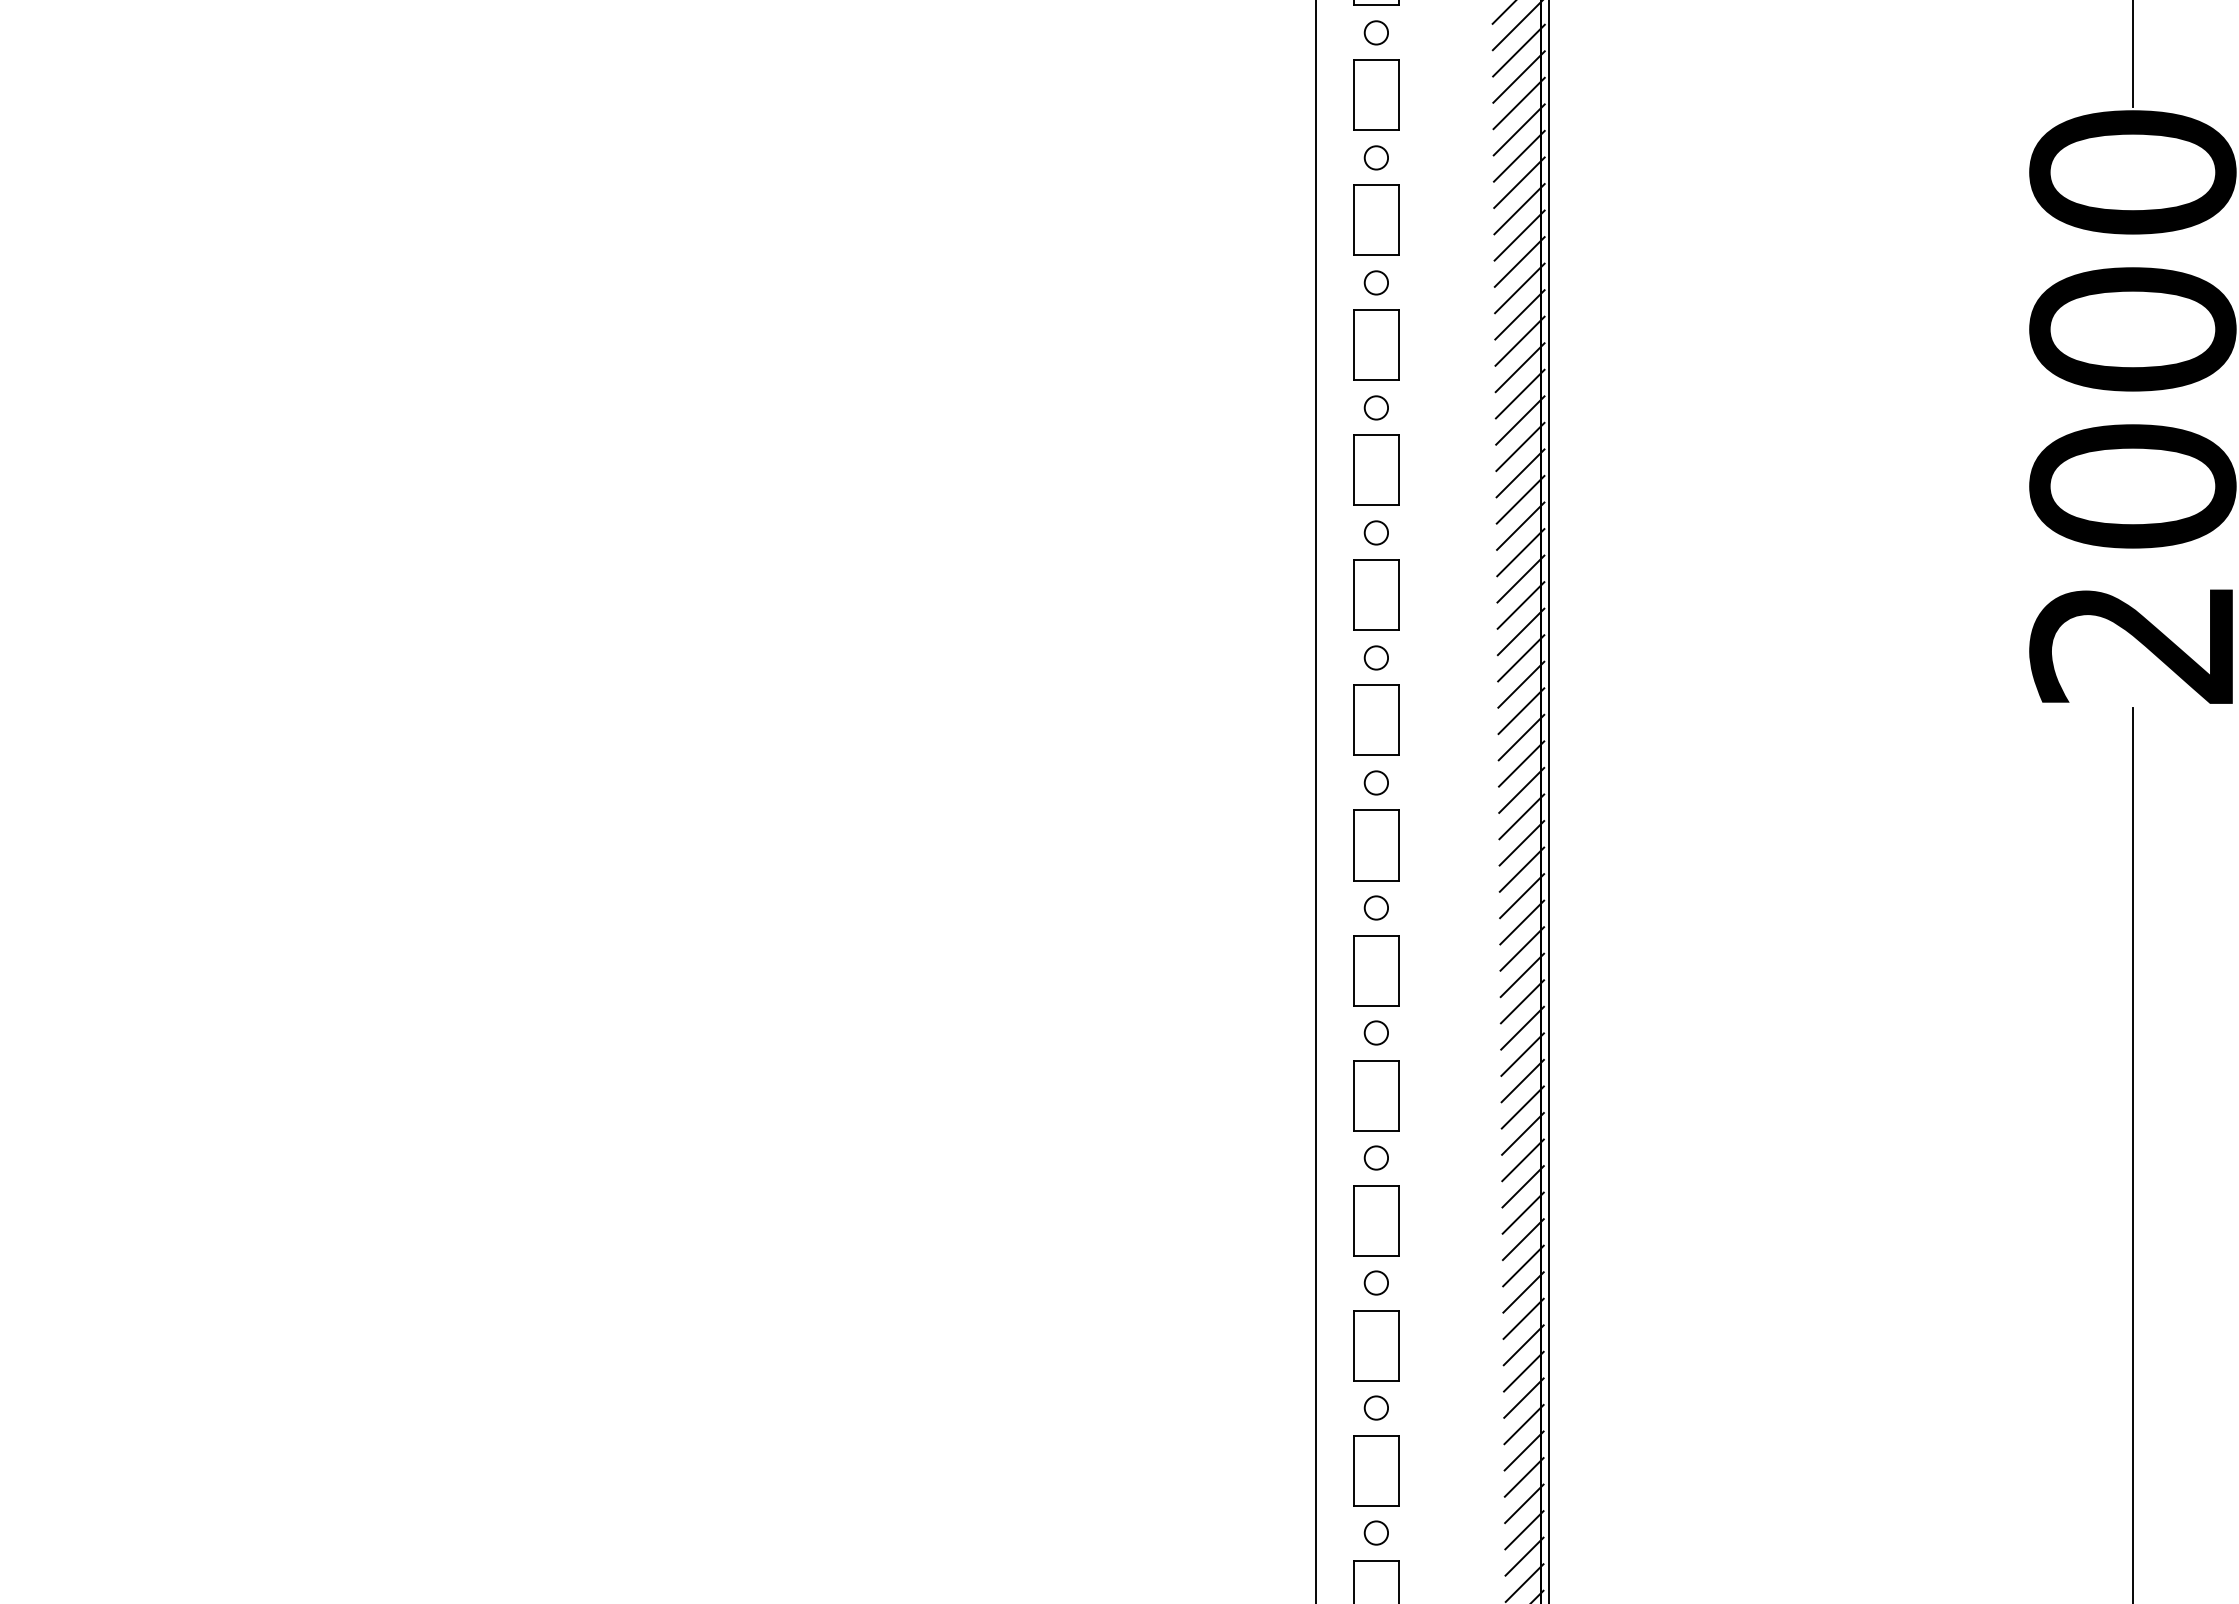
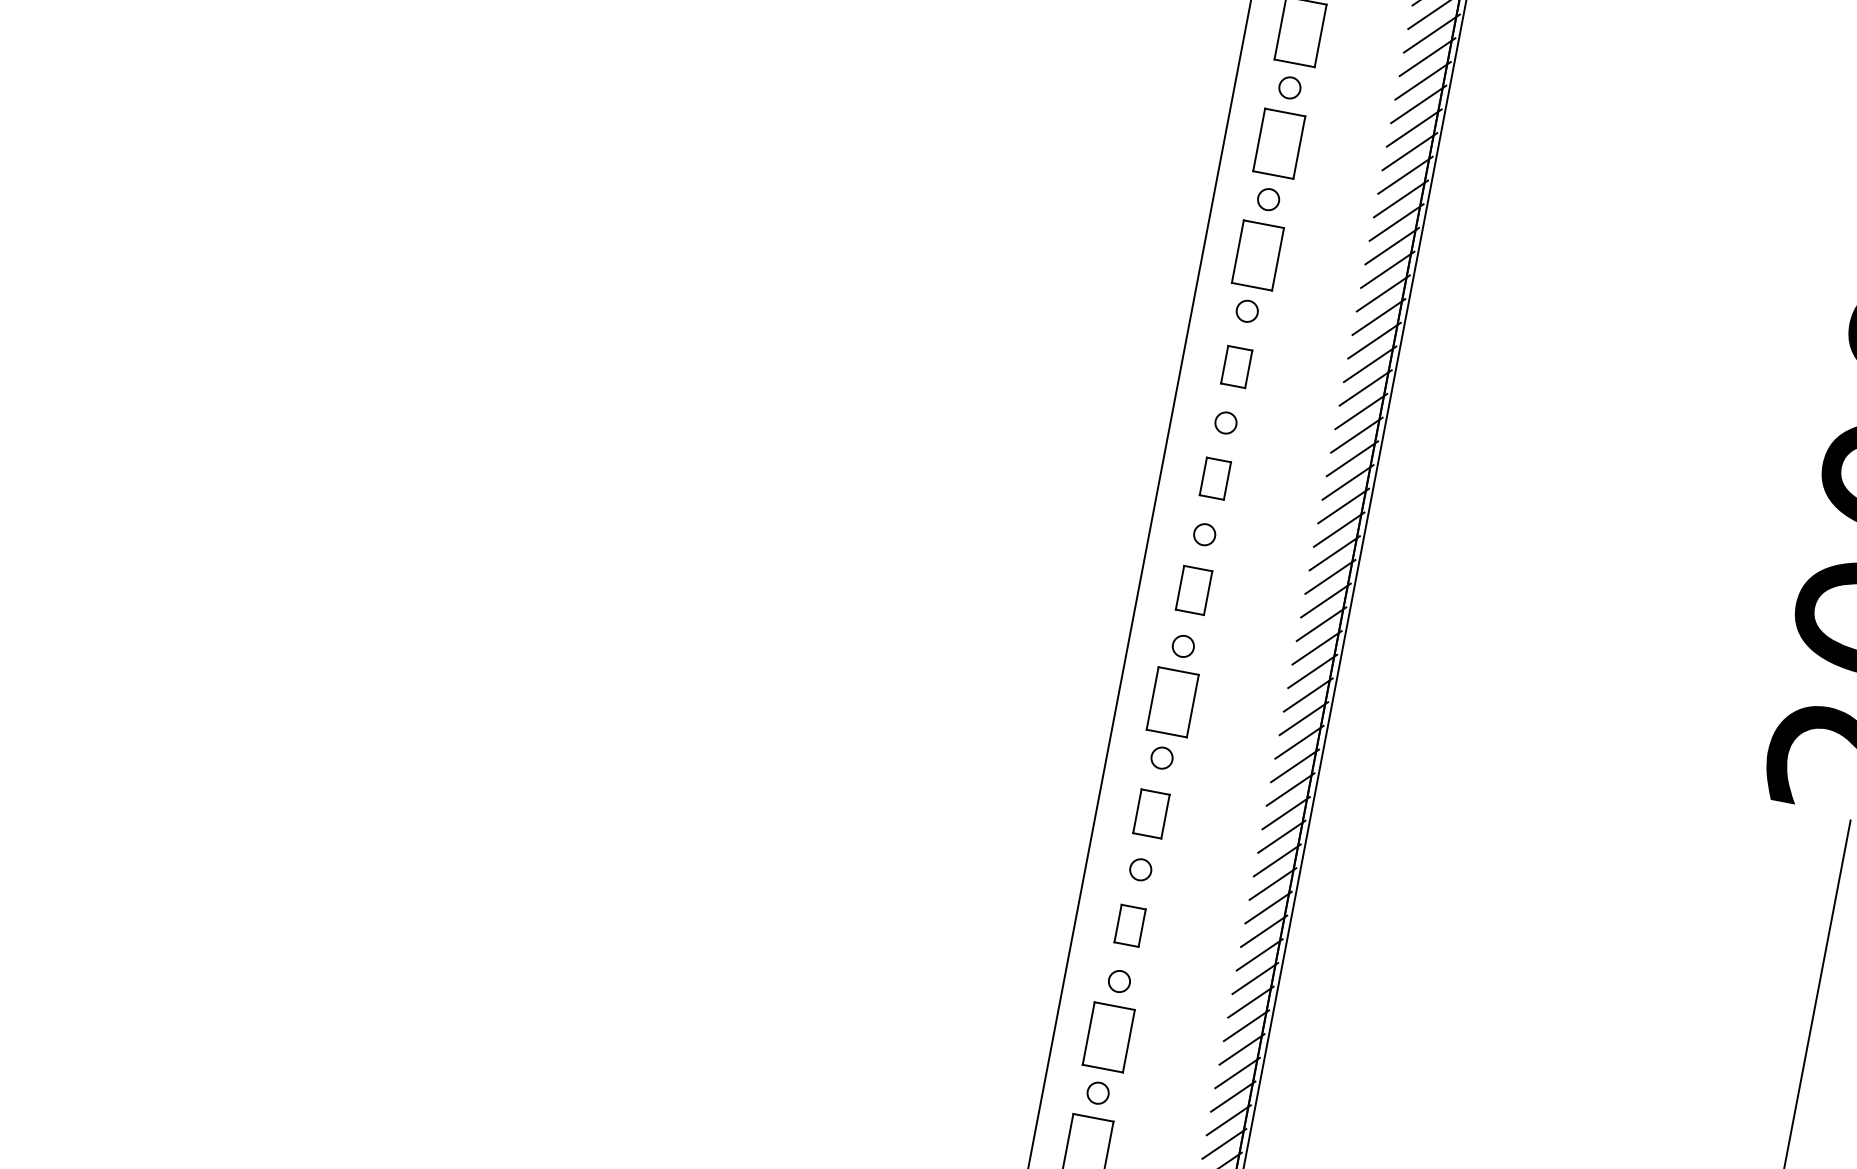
part: (1376, 344) -> (1236, 366), size x0.6
part: (1376, 469) -> (1215, 478), size x0.6
part: (1376, 594) -> (1194, 589), size x0.7
part: (1376, 845) -> (1151, 813), size x0.7
part: (1376, 970) -> (1130, 925), size x0.6

